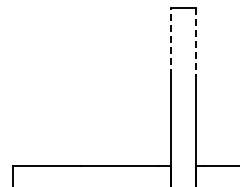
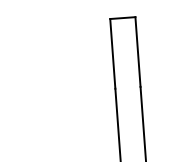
line: (171, 41) -> (113, 53), dashed -> solid
line: (195, 42) -> (137, 52), dashed -> solid

